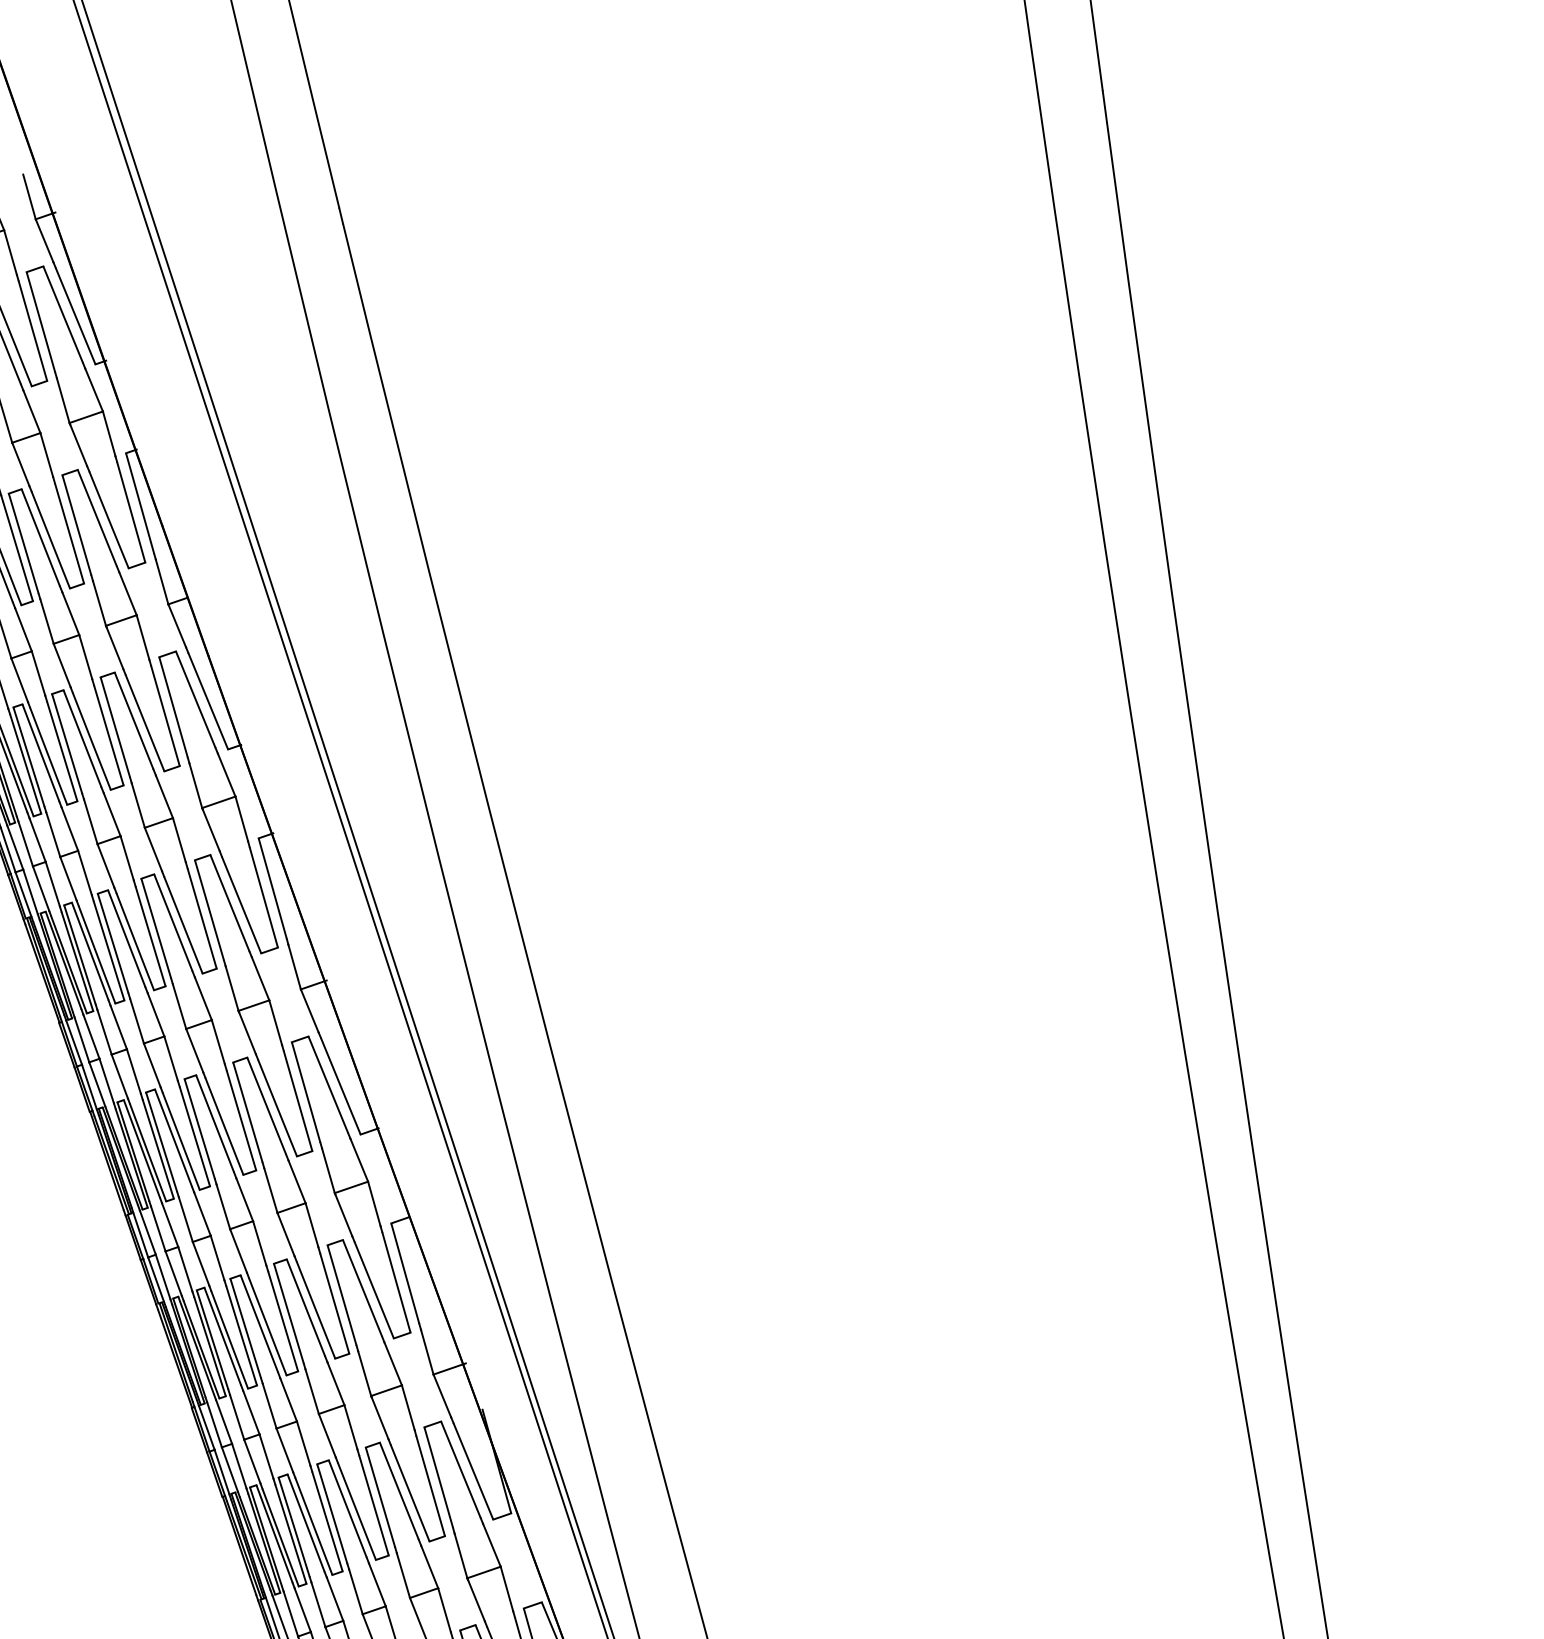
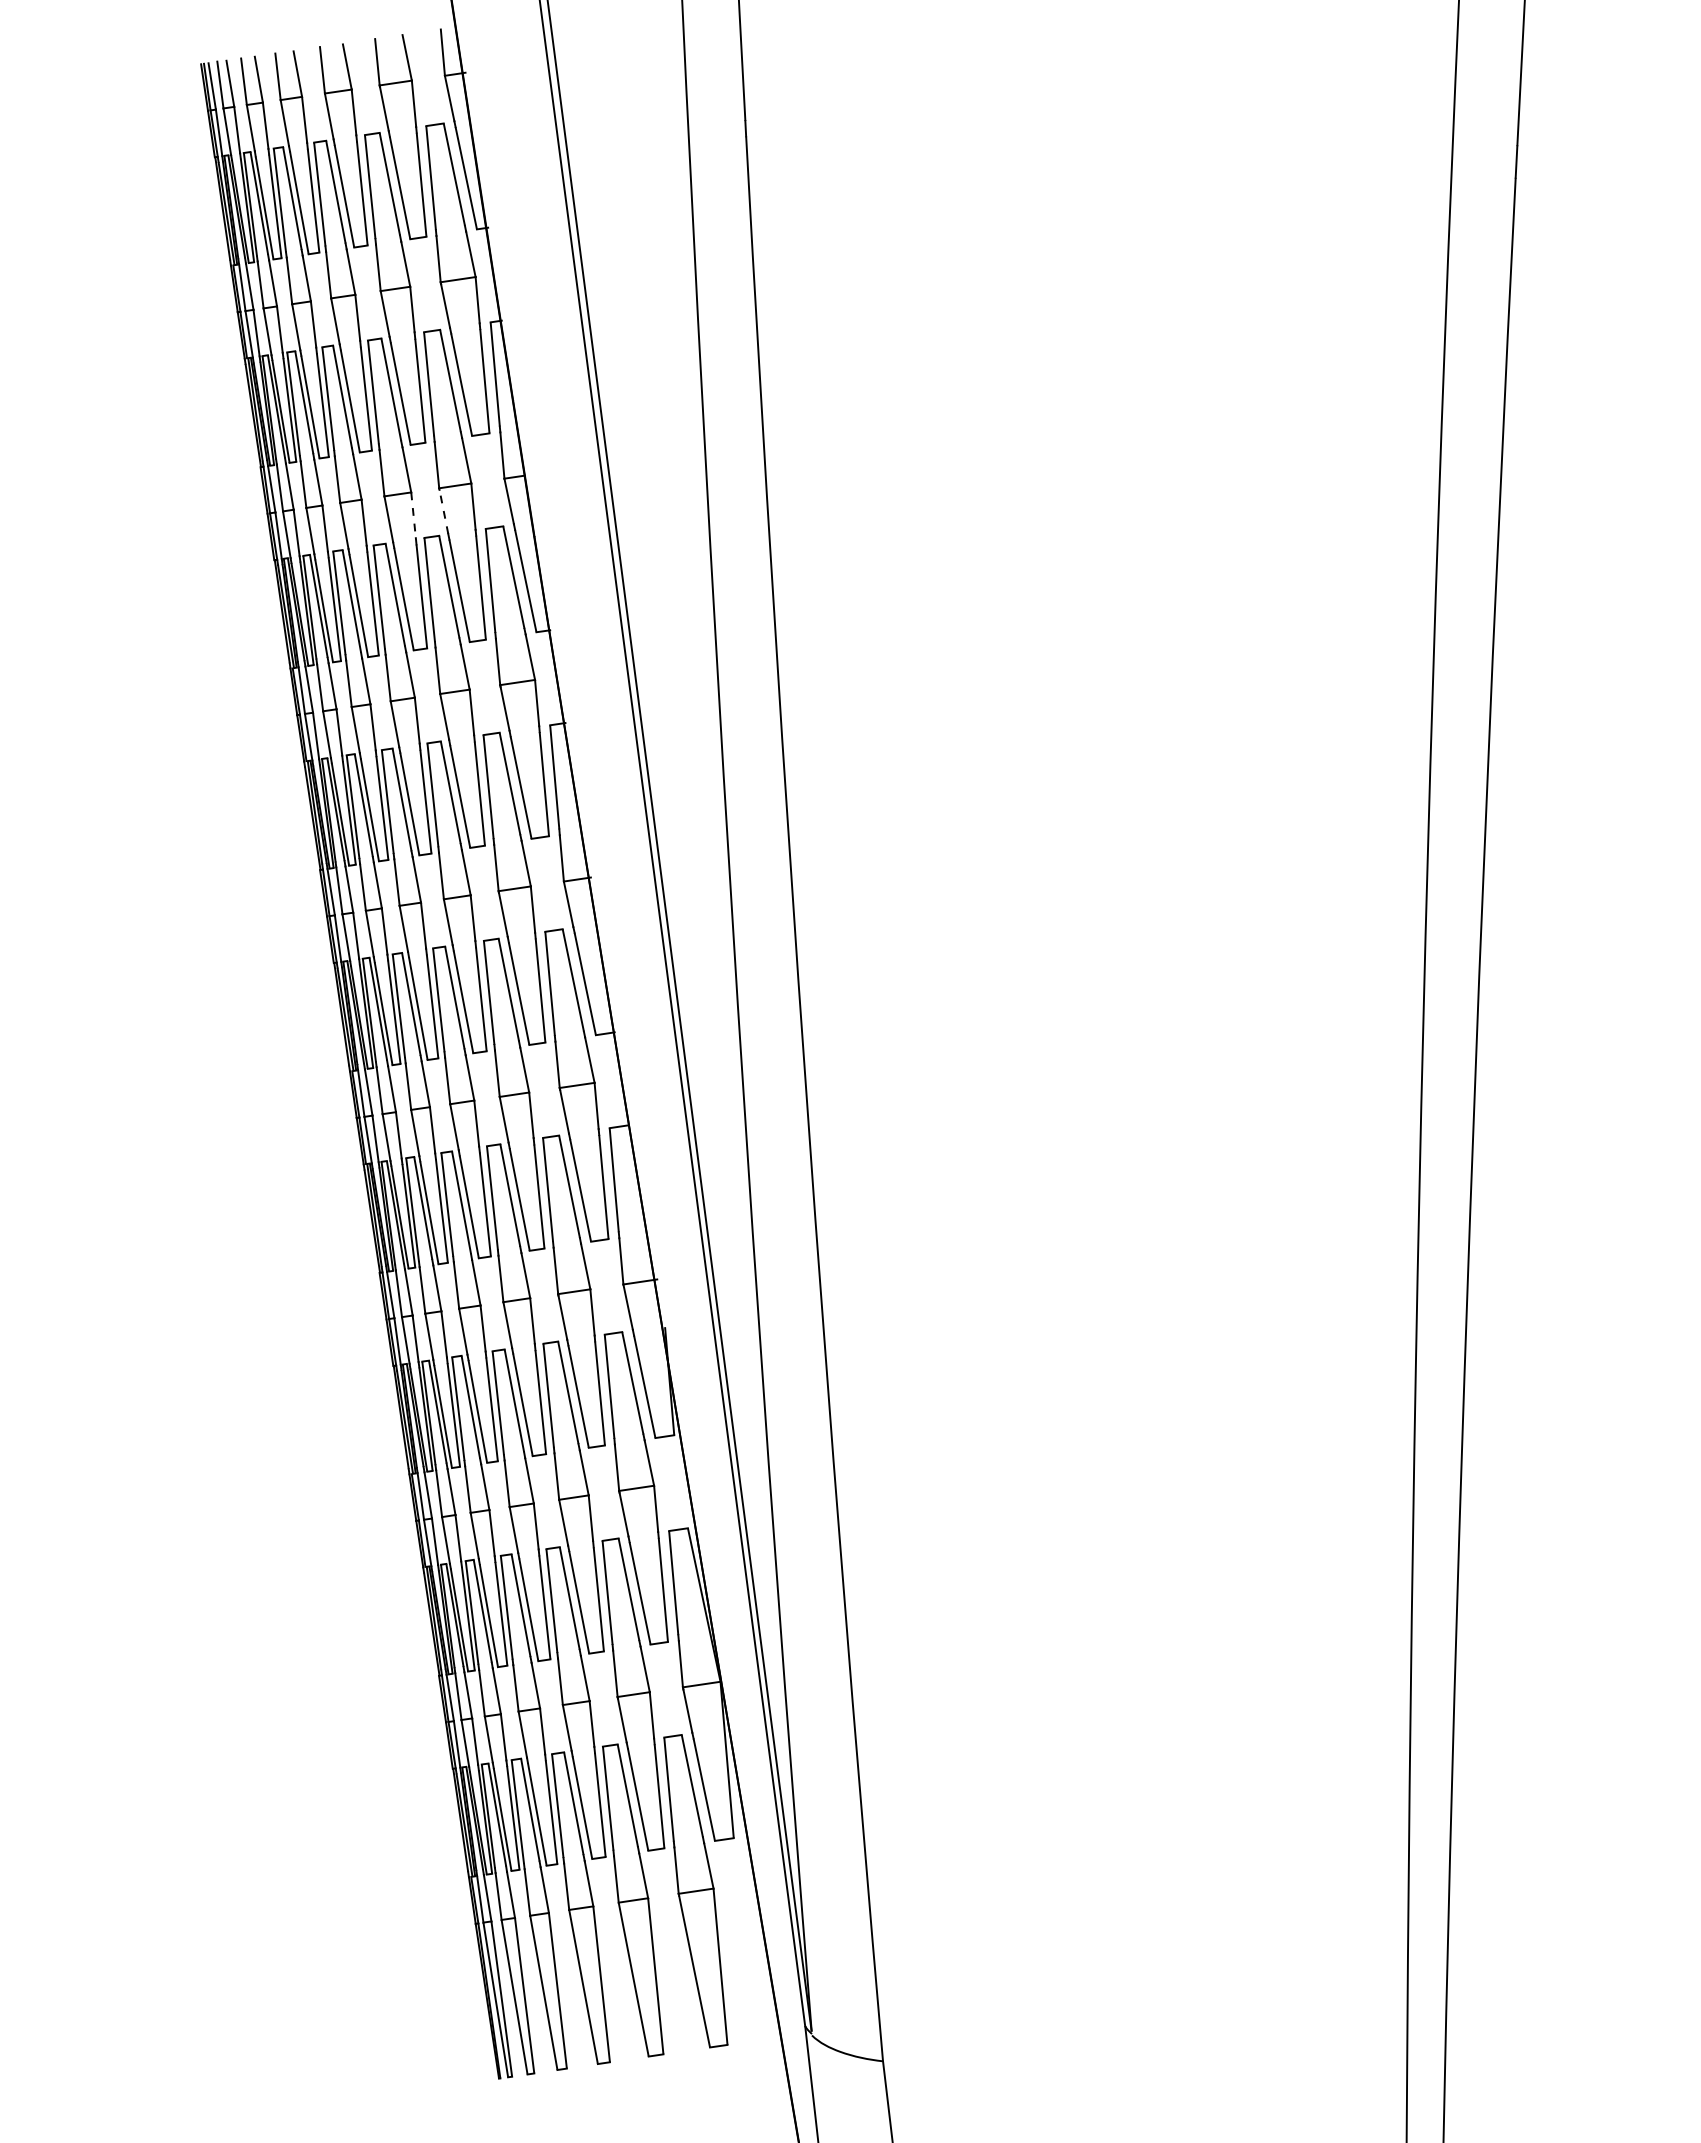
line: (114, 647) -> (443, 511), solid -> dashed
line: (85, 657) -> (413, 515), solid -> dashed

